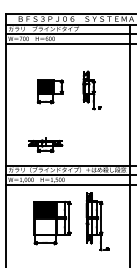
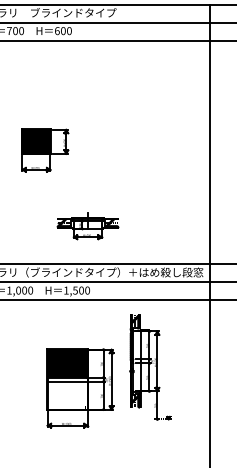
part: (91, 90) -> (139, 126), removed
part: (49, 91) -> (43, 150), moved
part: (45, 144) -> (87, 225), moved
part: (52, 222) -> (80, 387), moved

